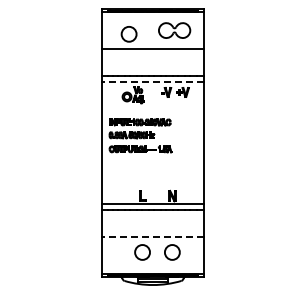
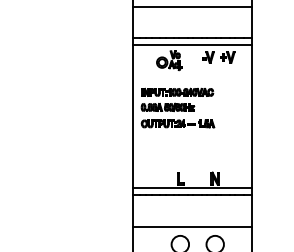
line: (153, 82) -> (193, 45), dashed -> solid
line: (153, 237) -> (193, 227), dashed -> solid

